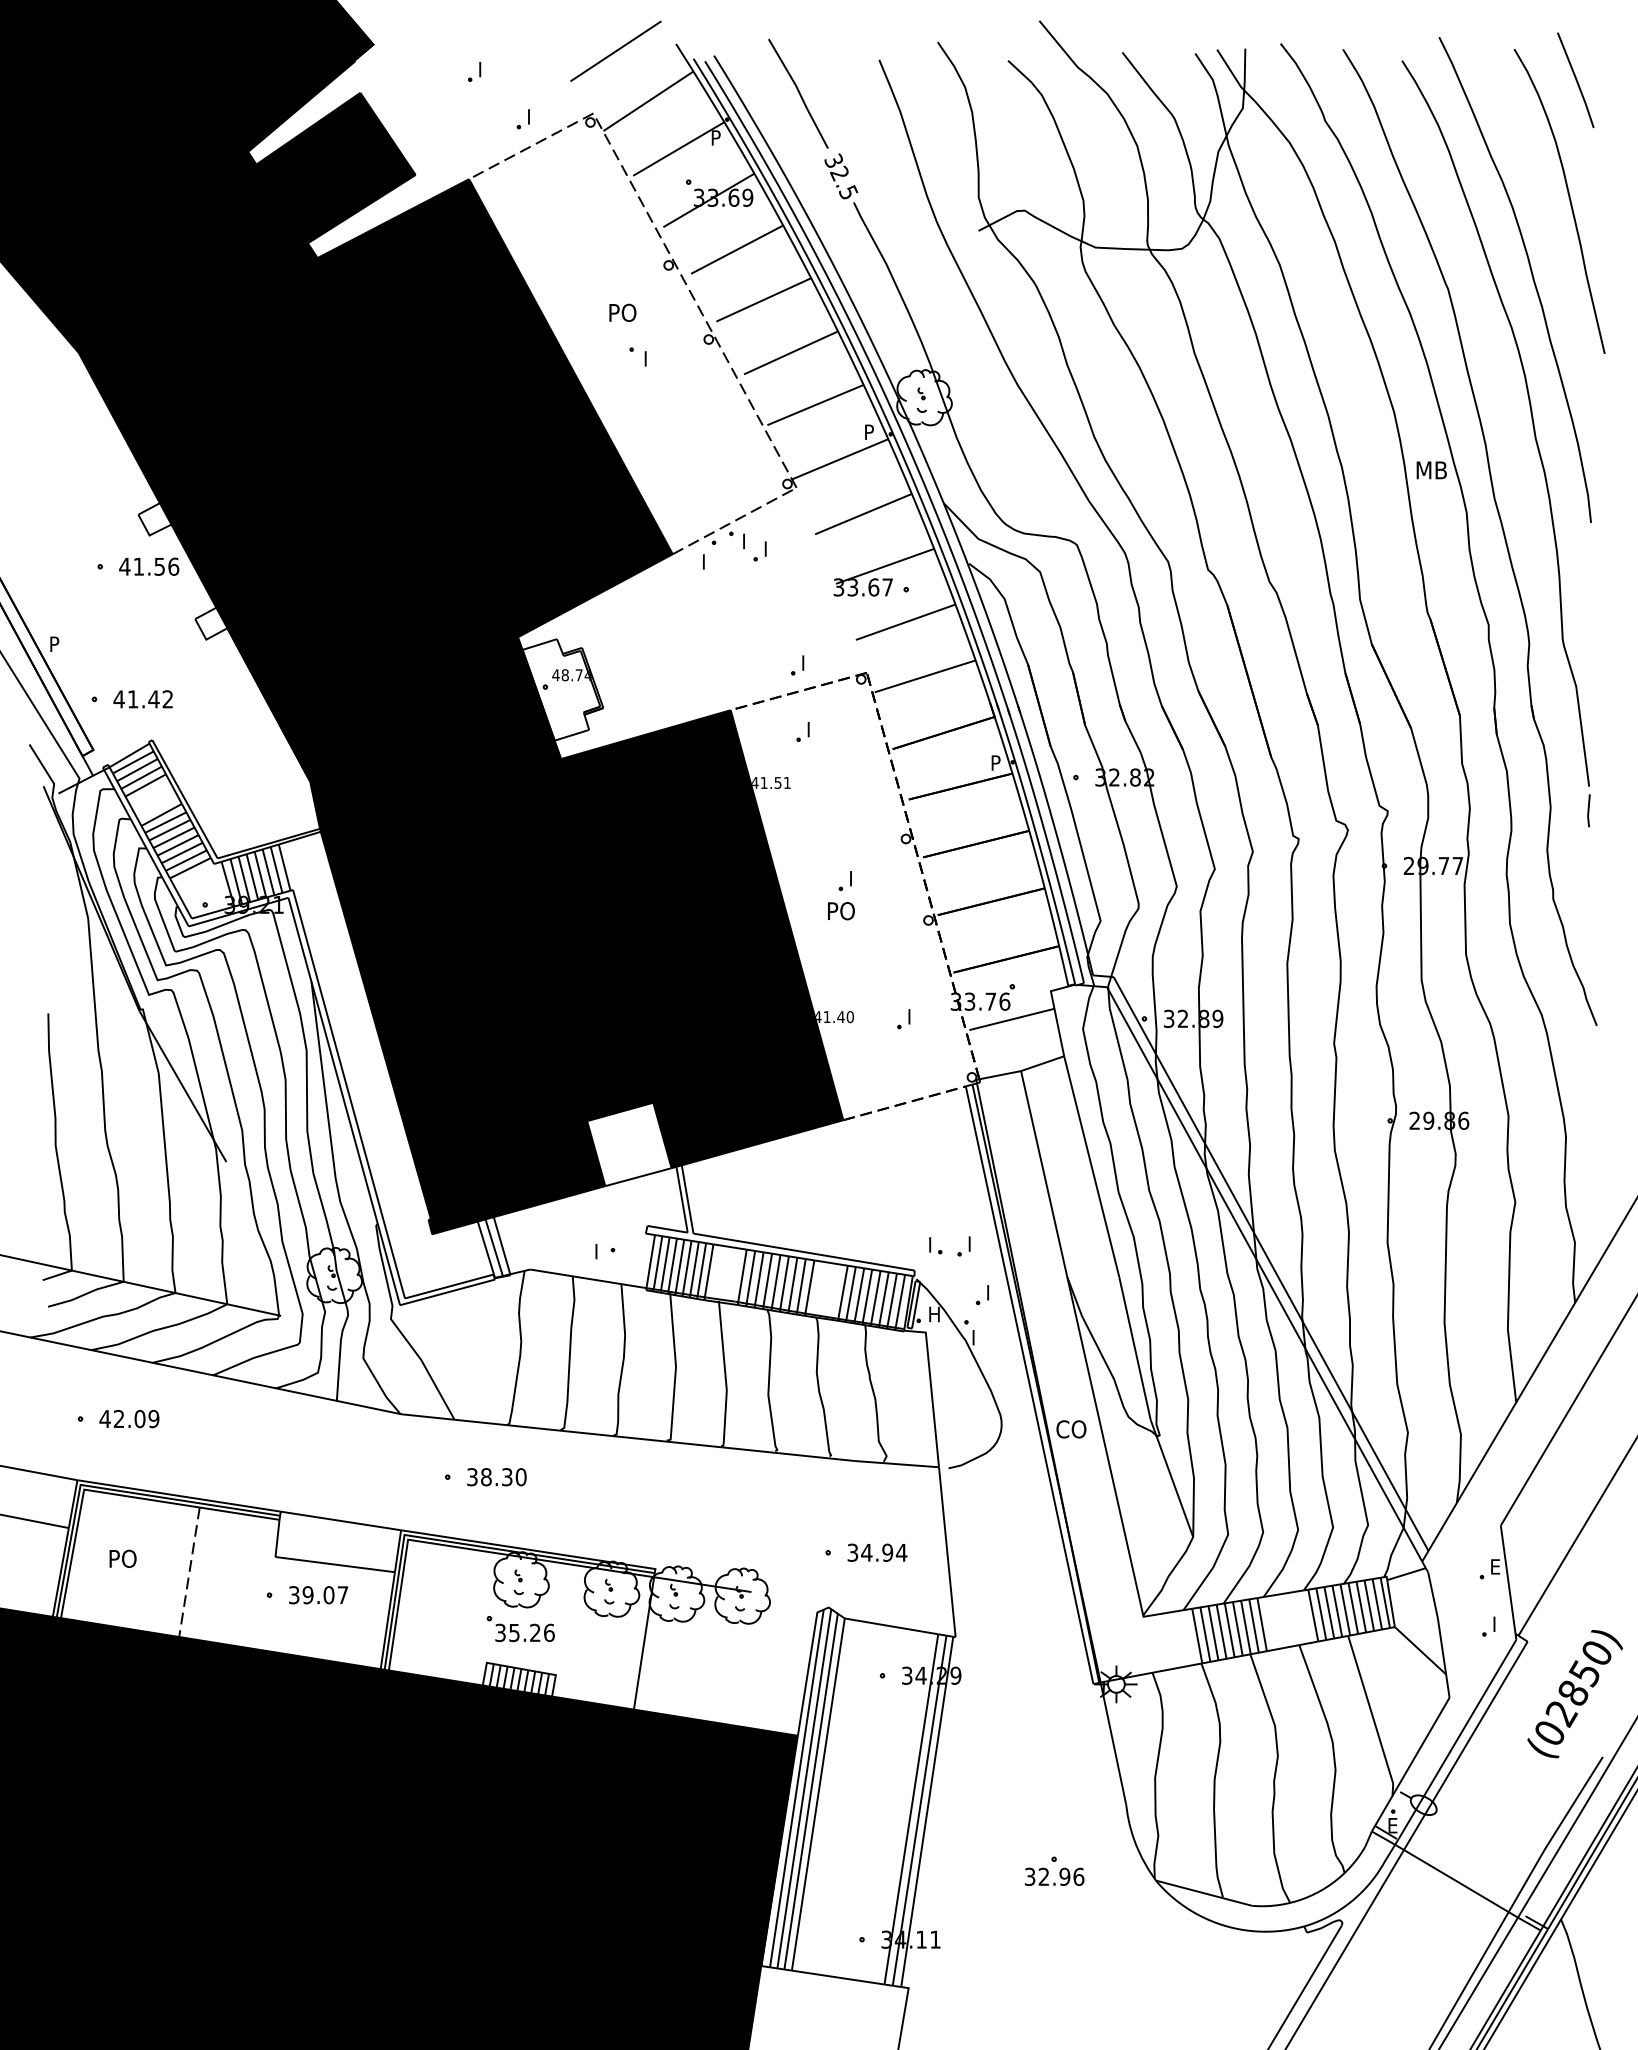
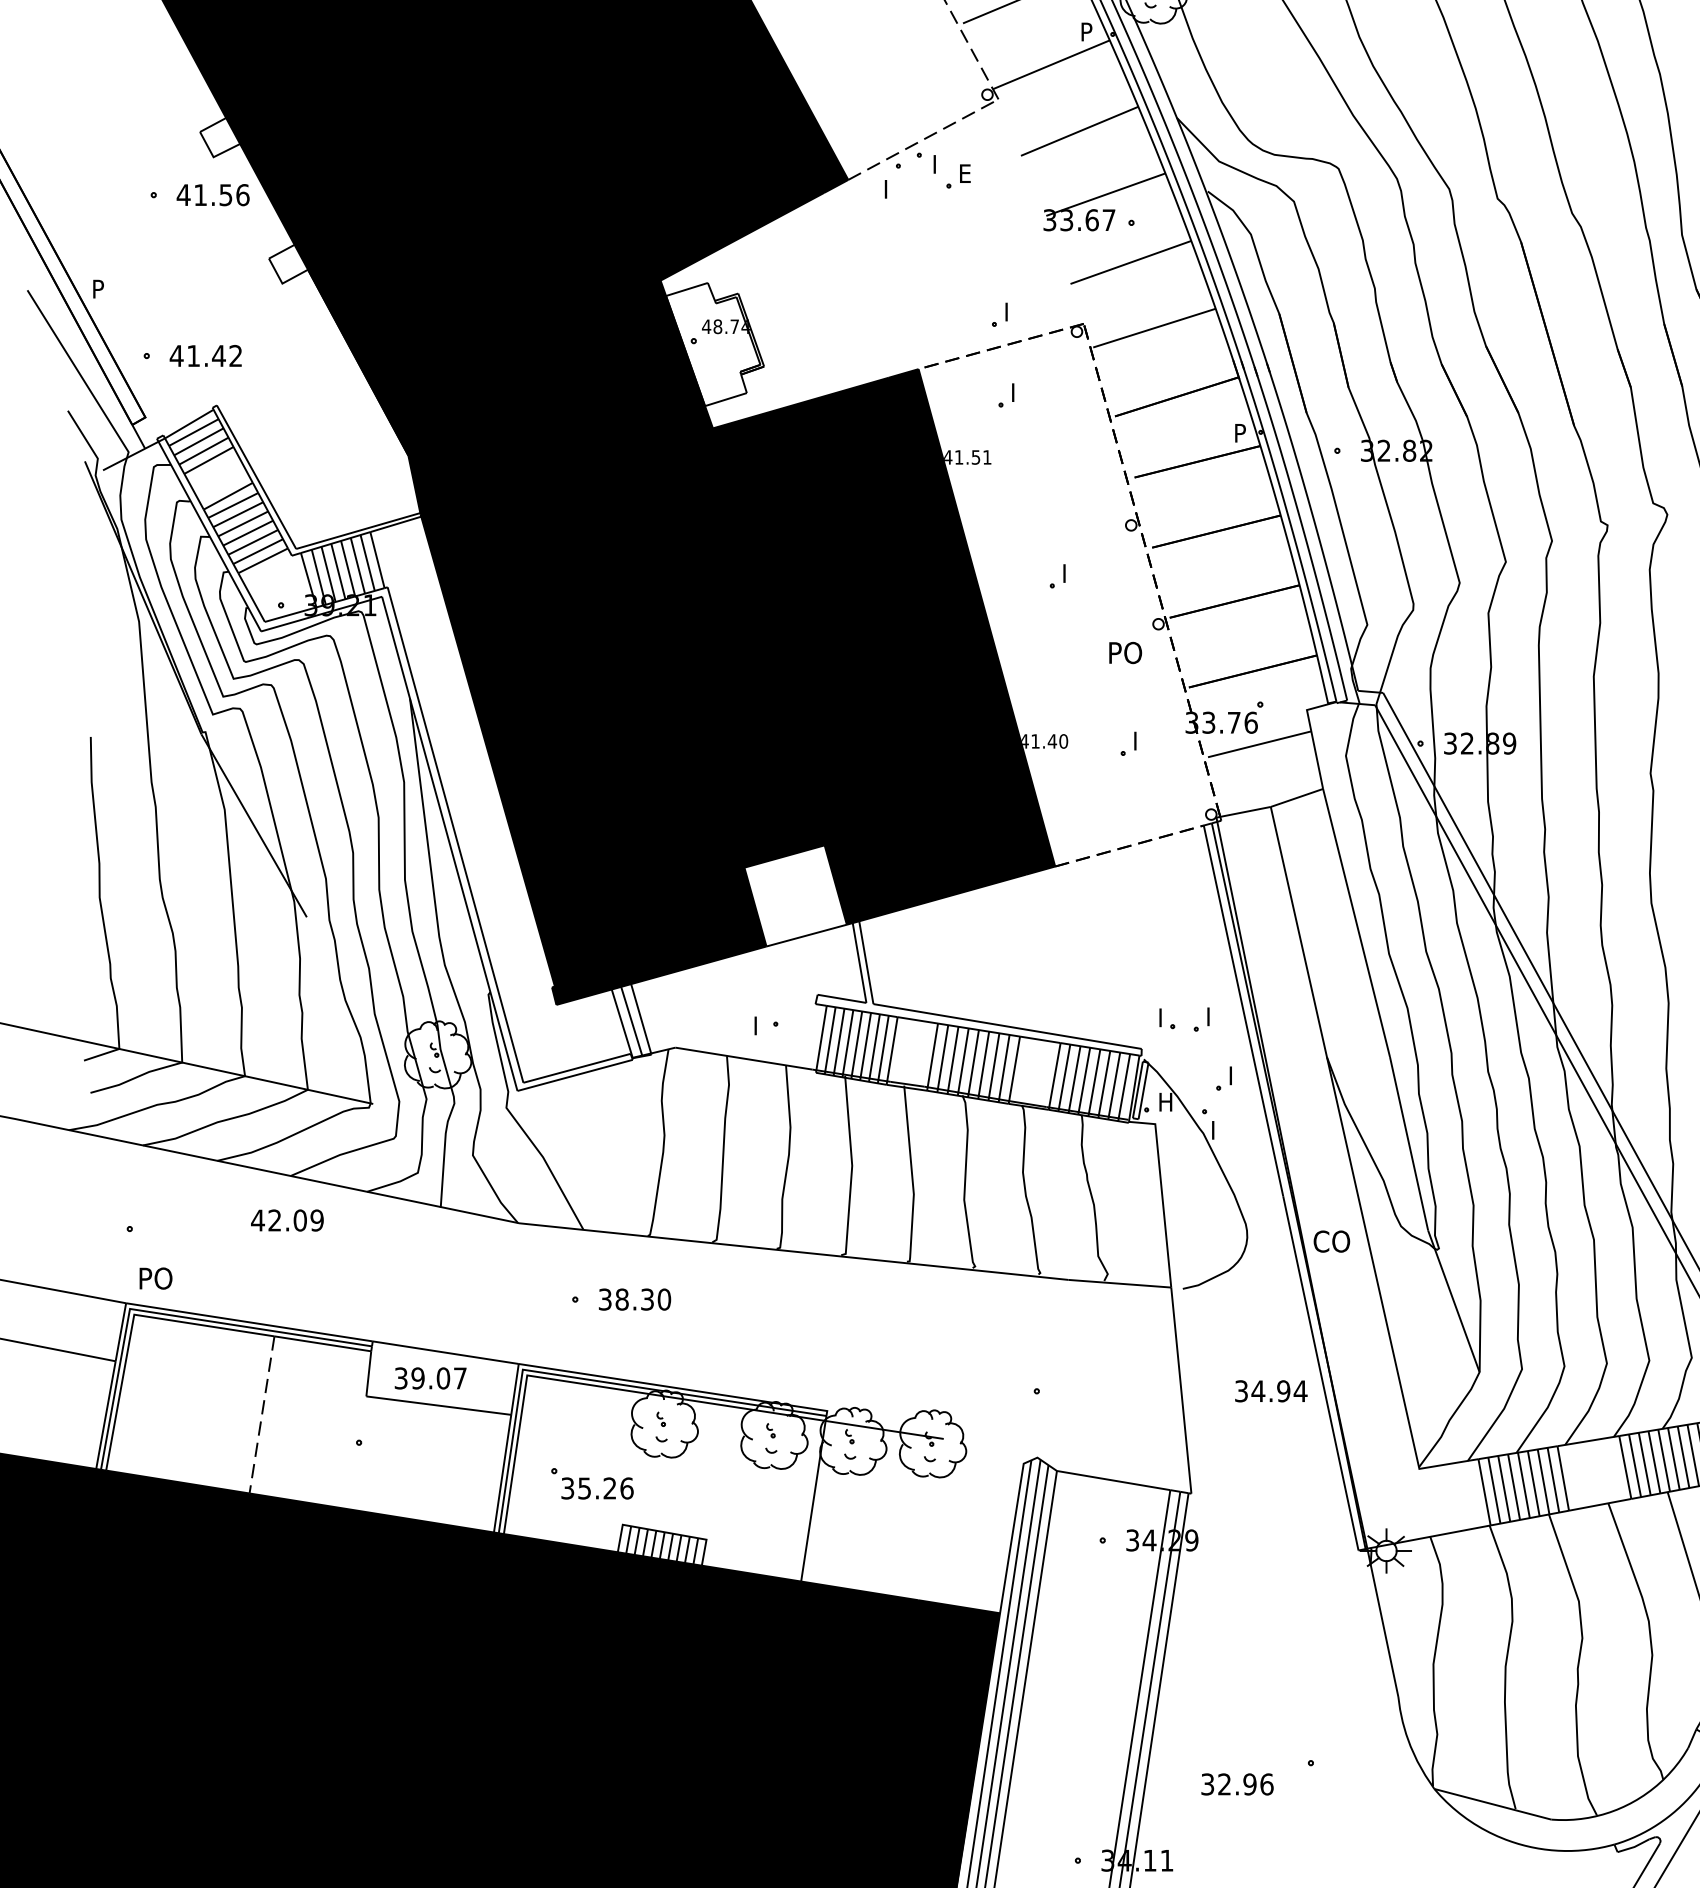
text: (769, 548) -> (965, 172), I -> E
text: (841, 911) -> (1125, 653), moved
text: (129, 1418) -> (287, 1219), moved
text: (877, 1552) -> (1271, 1390), moved
text: (122, 1558) -> (155, 1278), moved
text: (318, 1595) -> (430, 1378), moved
part: (520, 1629) -> (591, 1484), moved
text: (1054, 1876) -> (1237, 1783), moved

